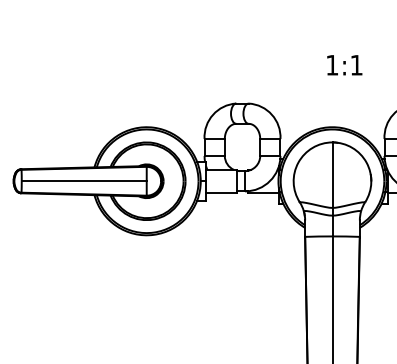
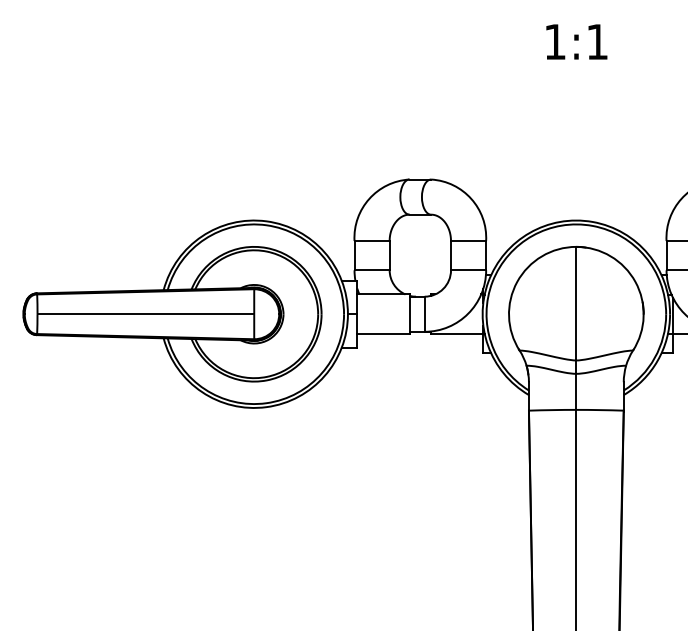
text: (344, 65) -> (576, 42), moved

